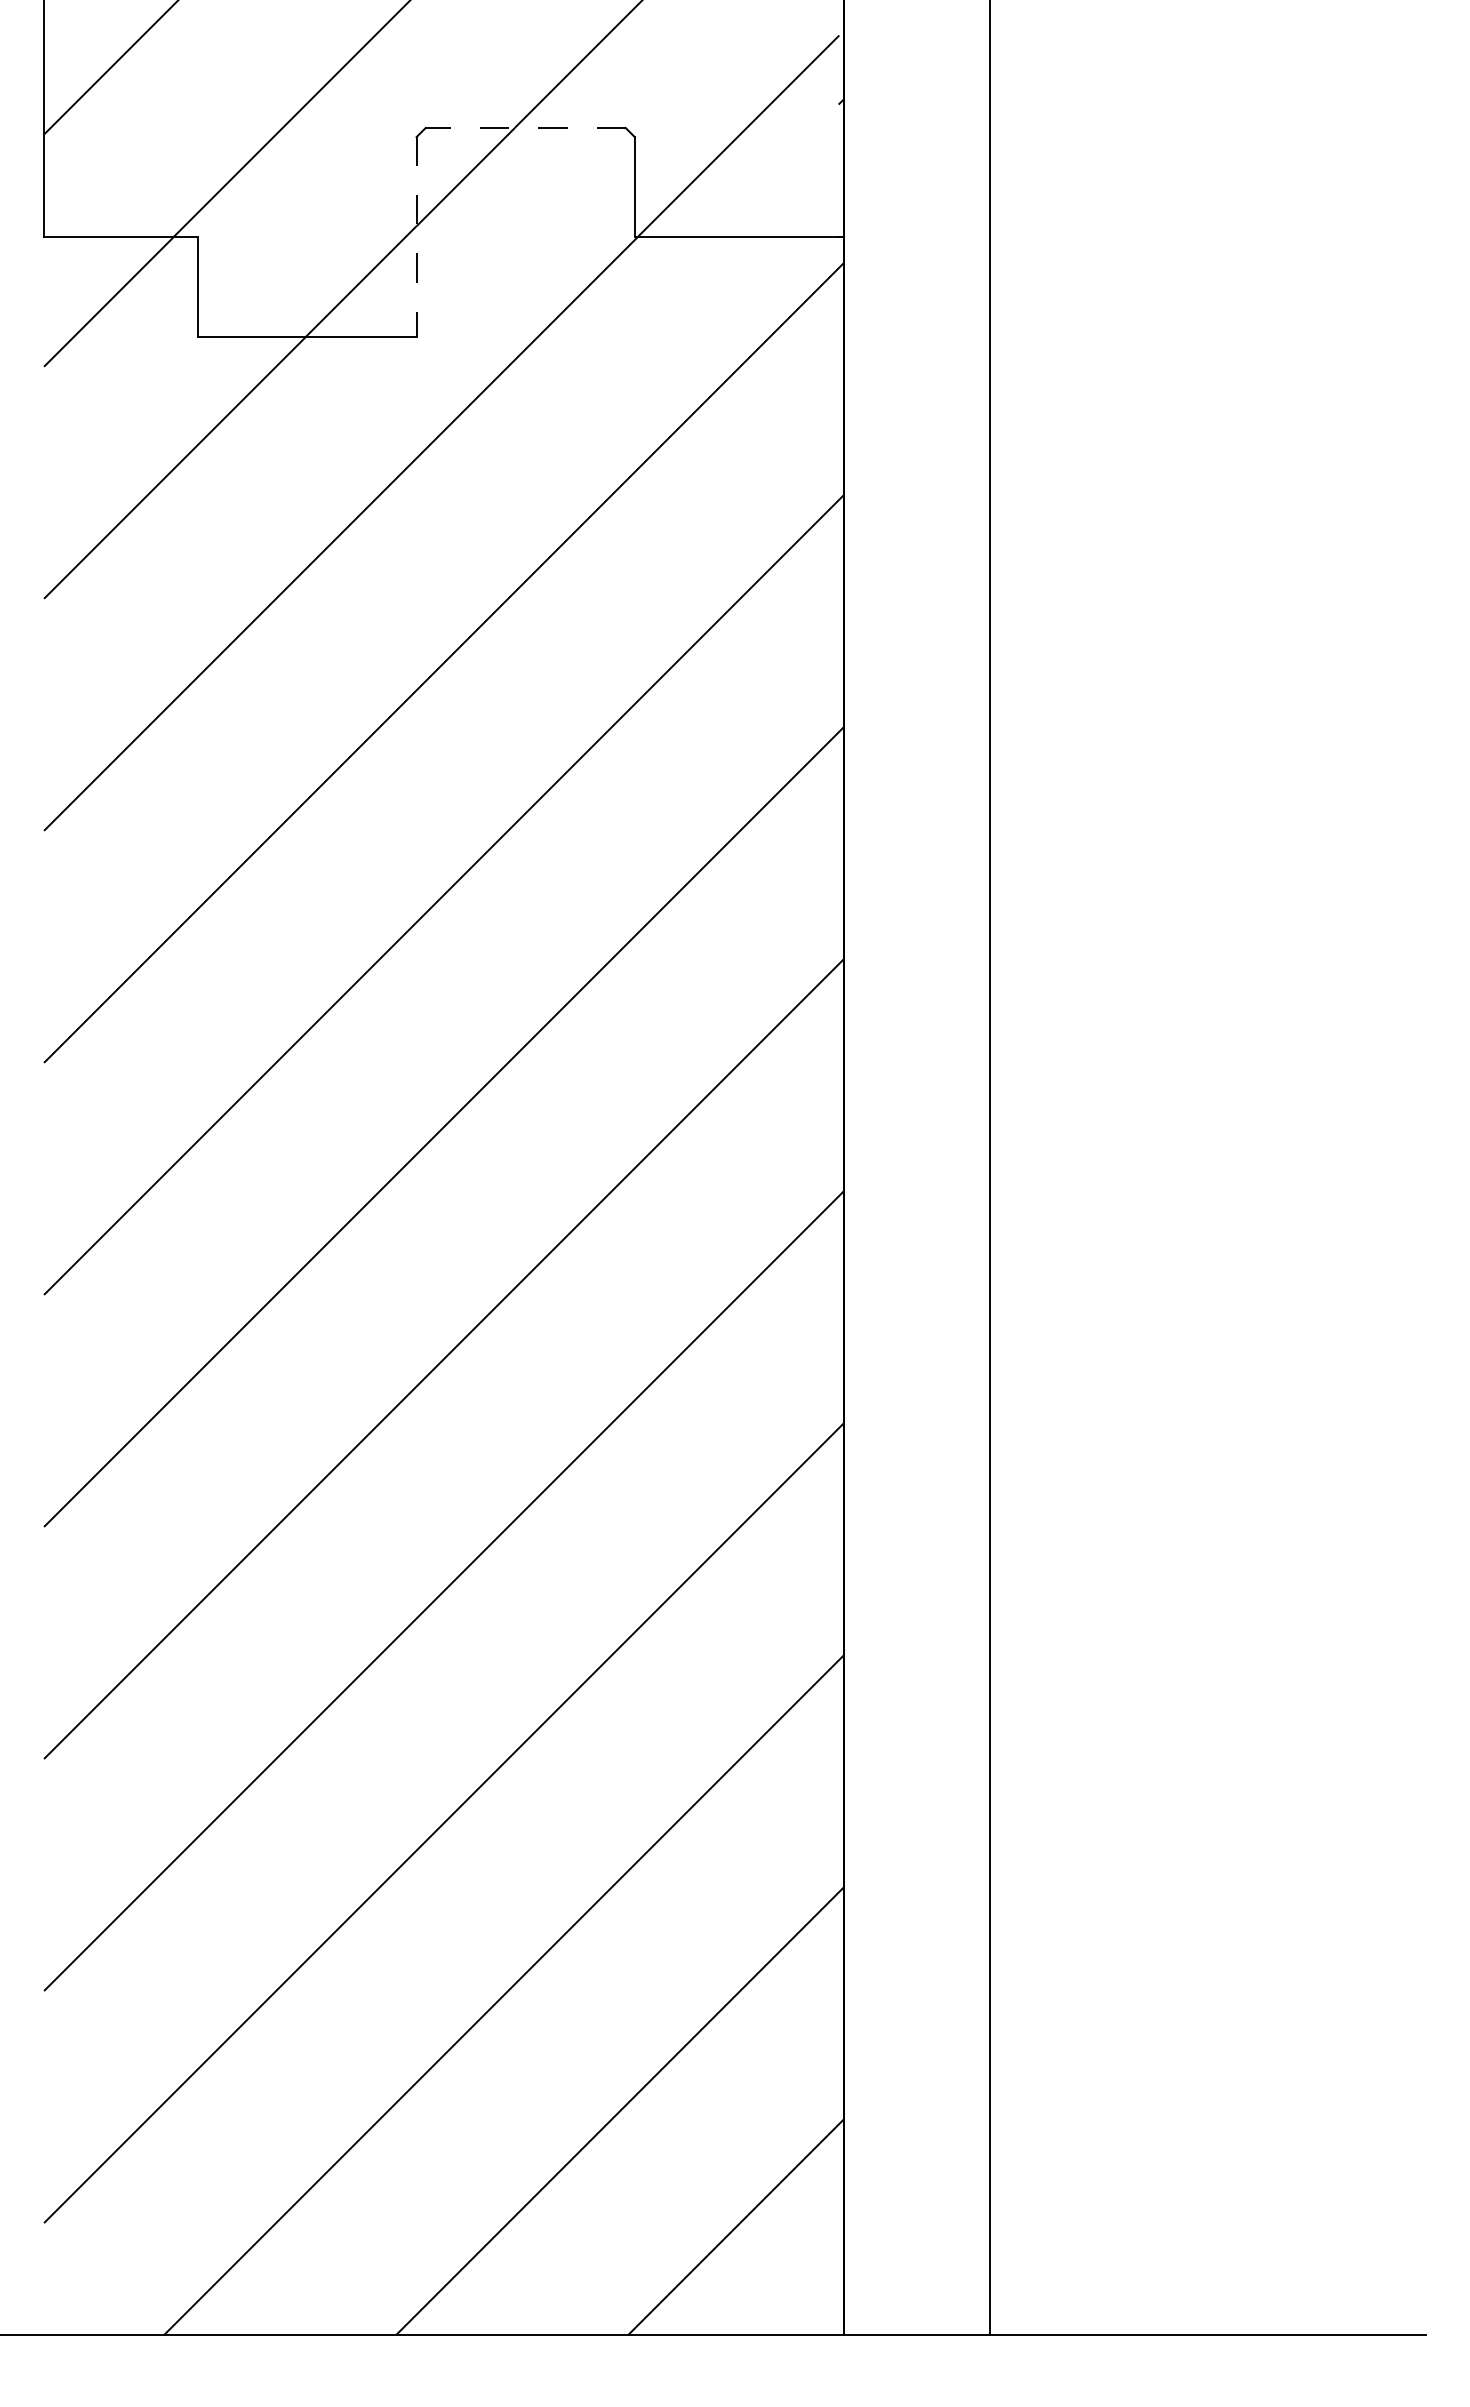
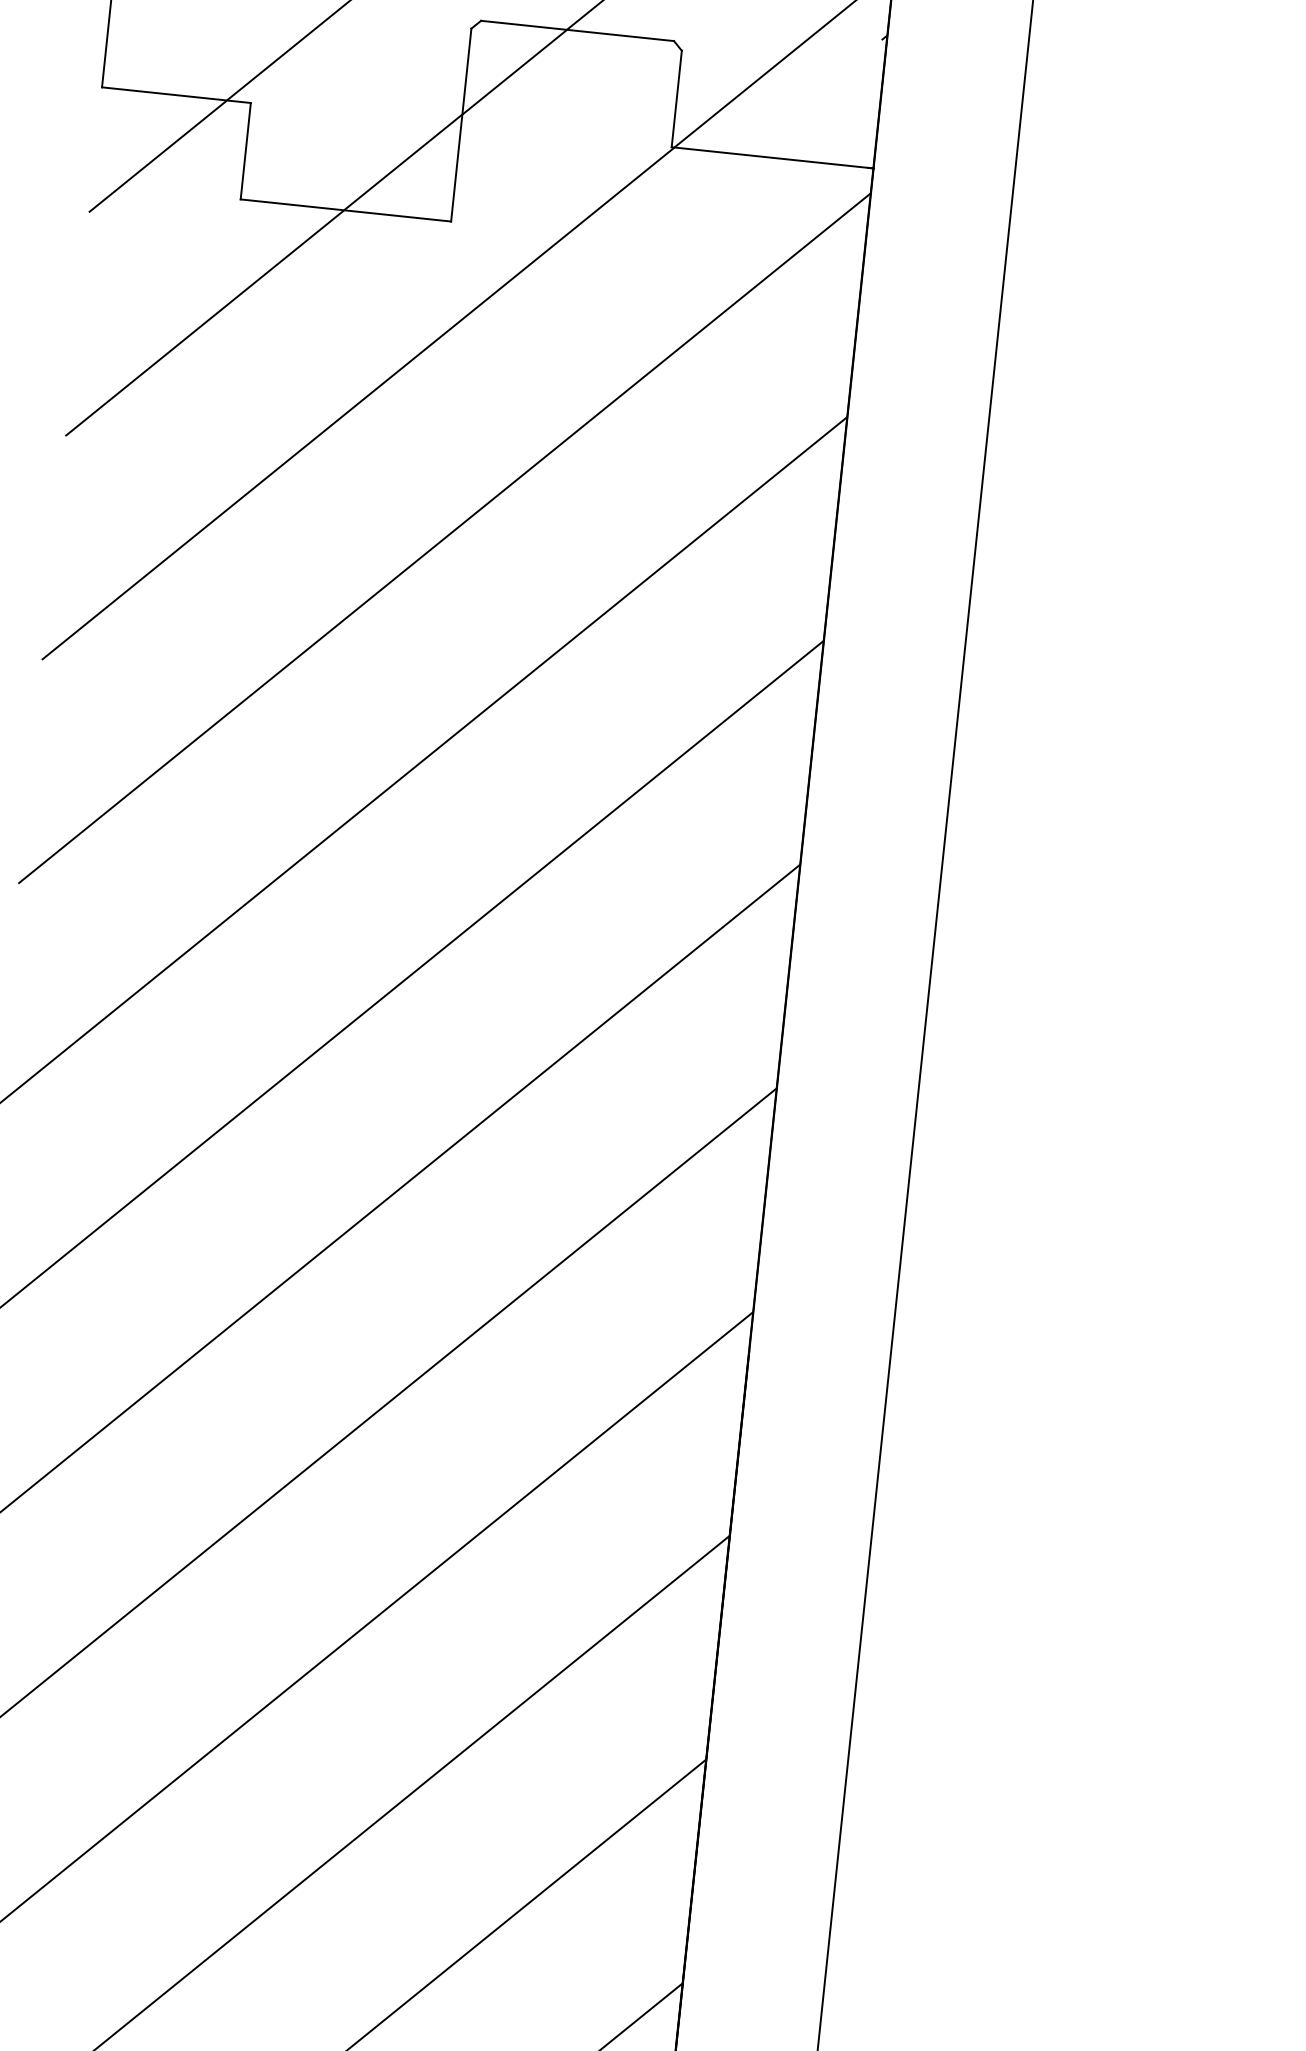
line: (525, 128) -> (577, 31), dashed -> solid
line: (416, 237) -> (461, 125), dashed -> solid

